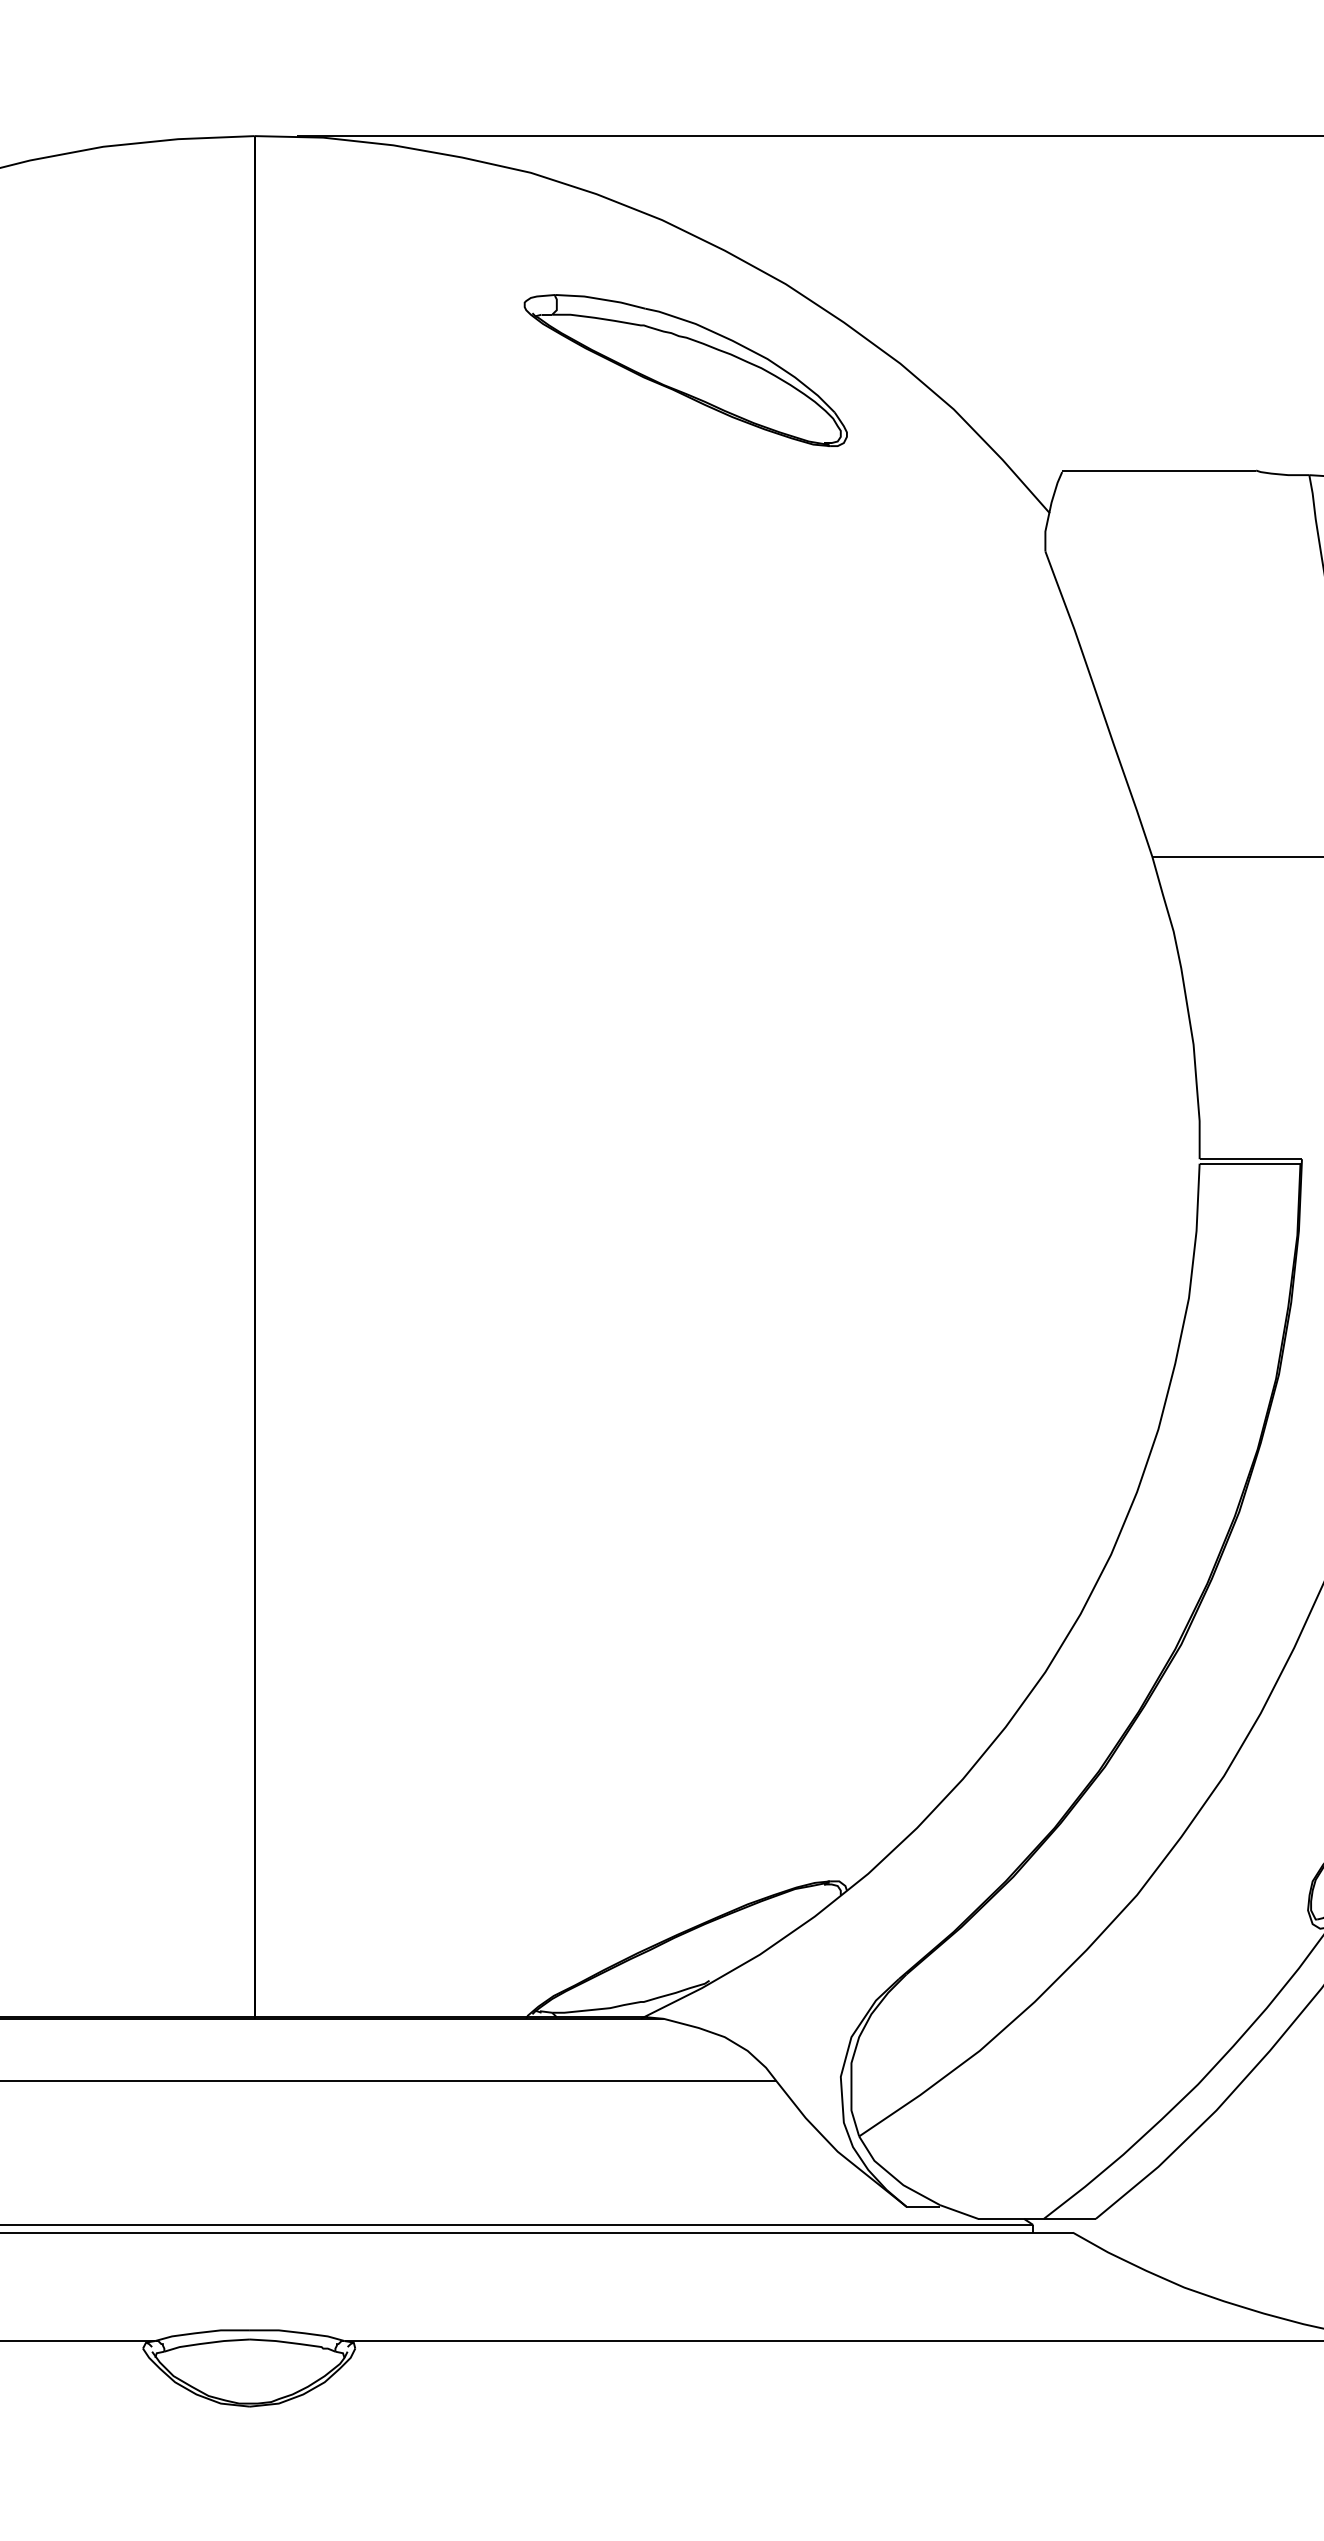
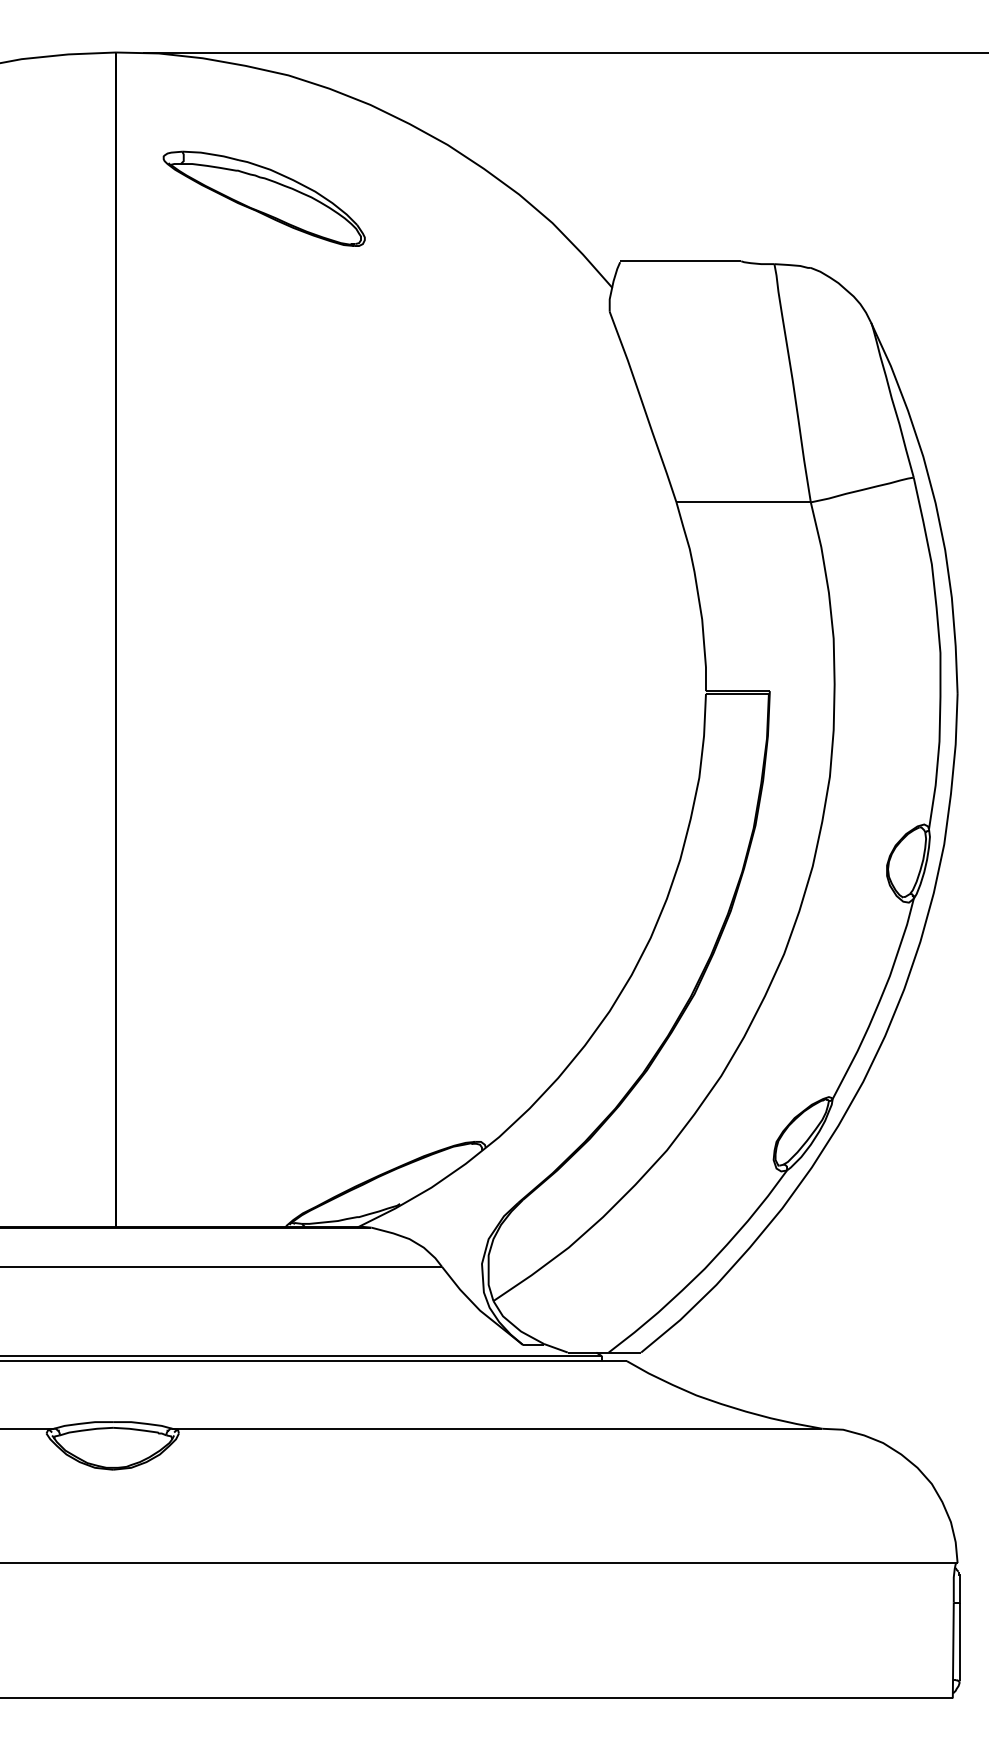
part: (684, 369) -> (263, 198), moved

